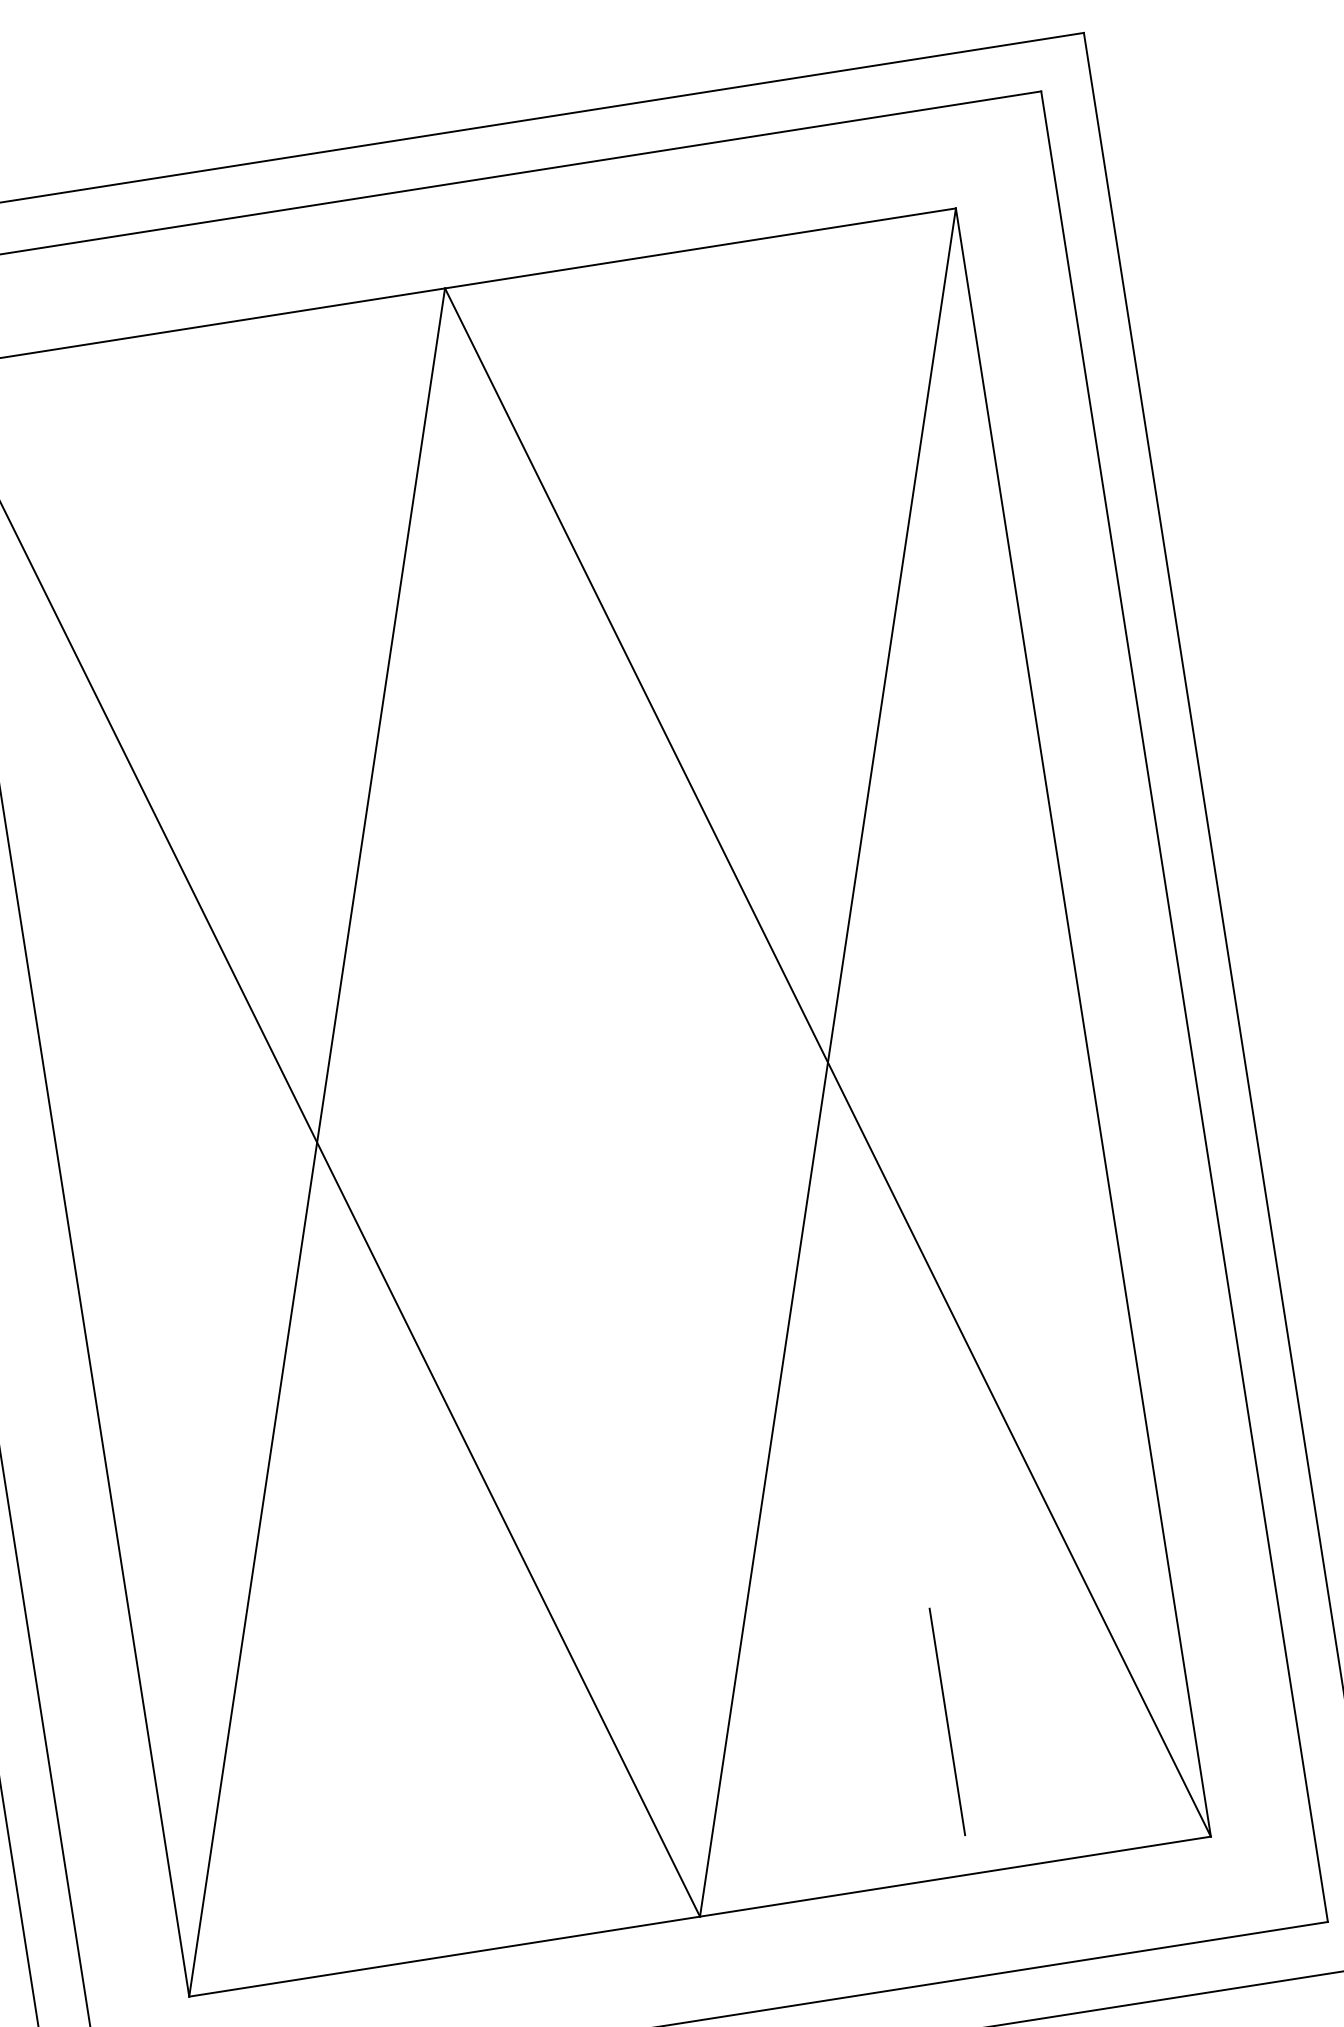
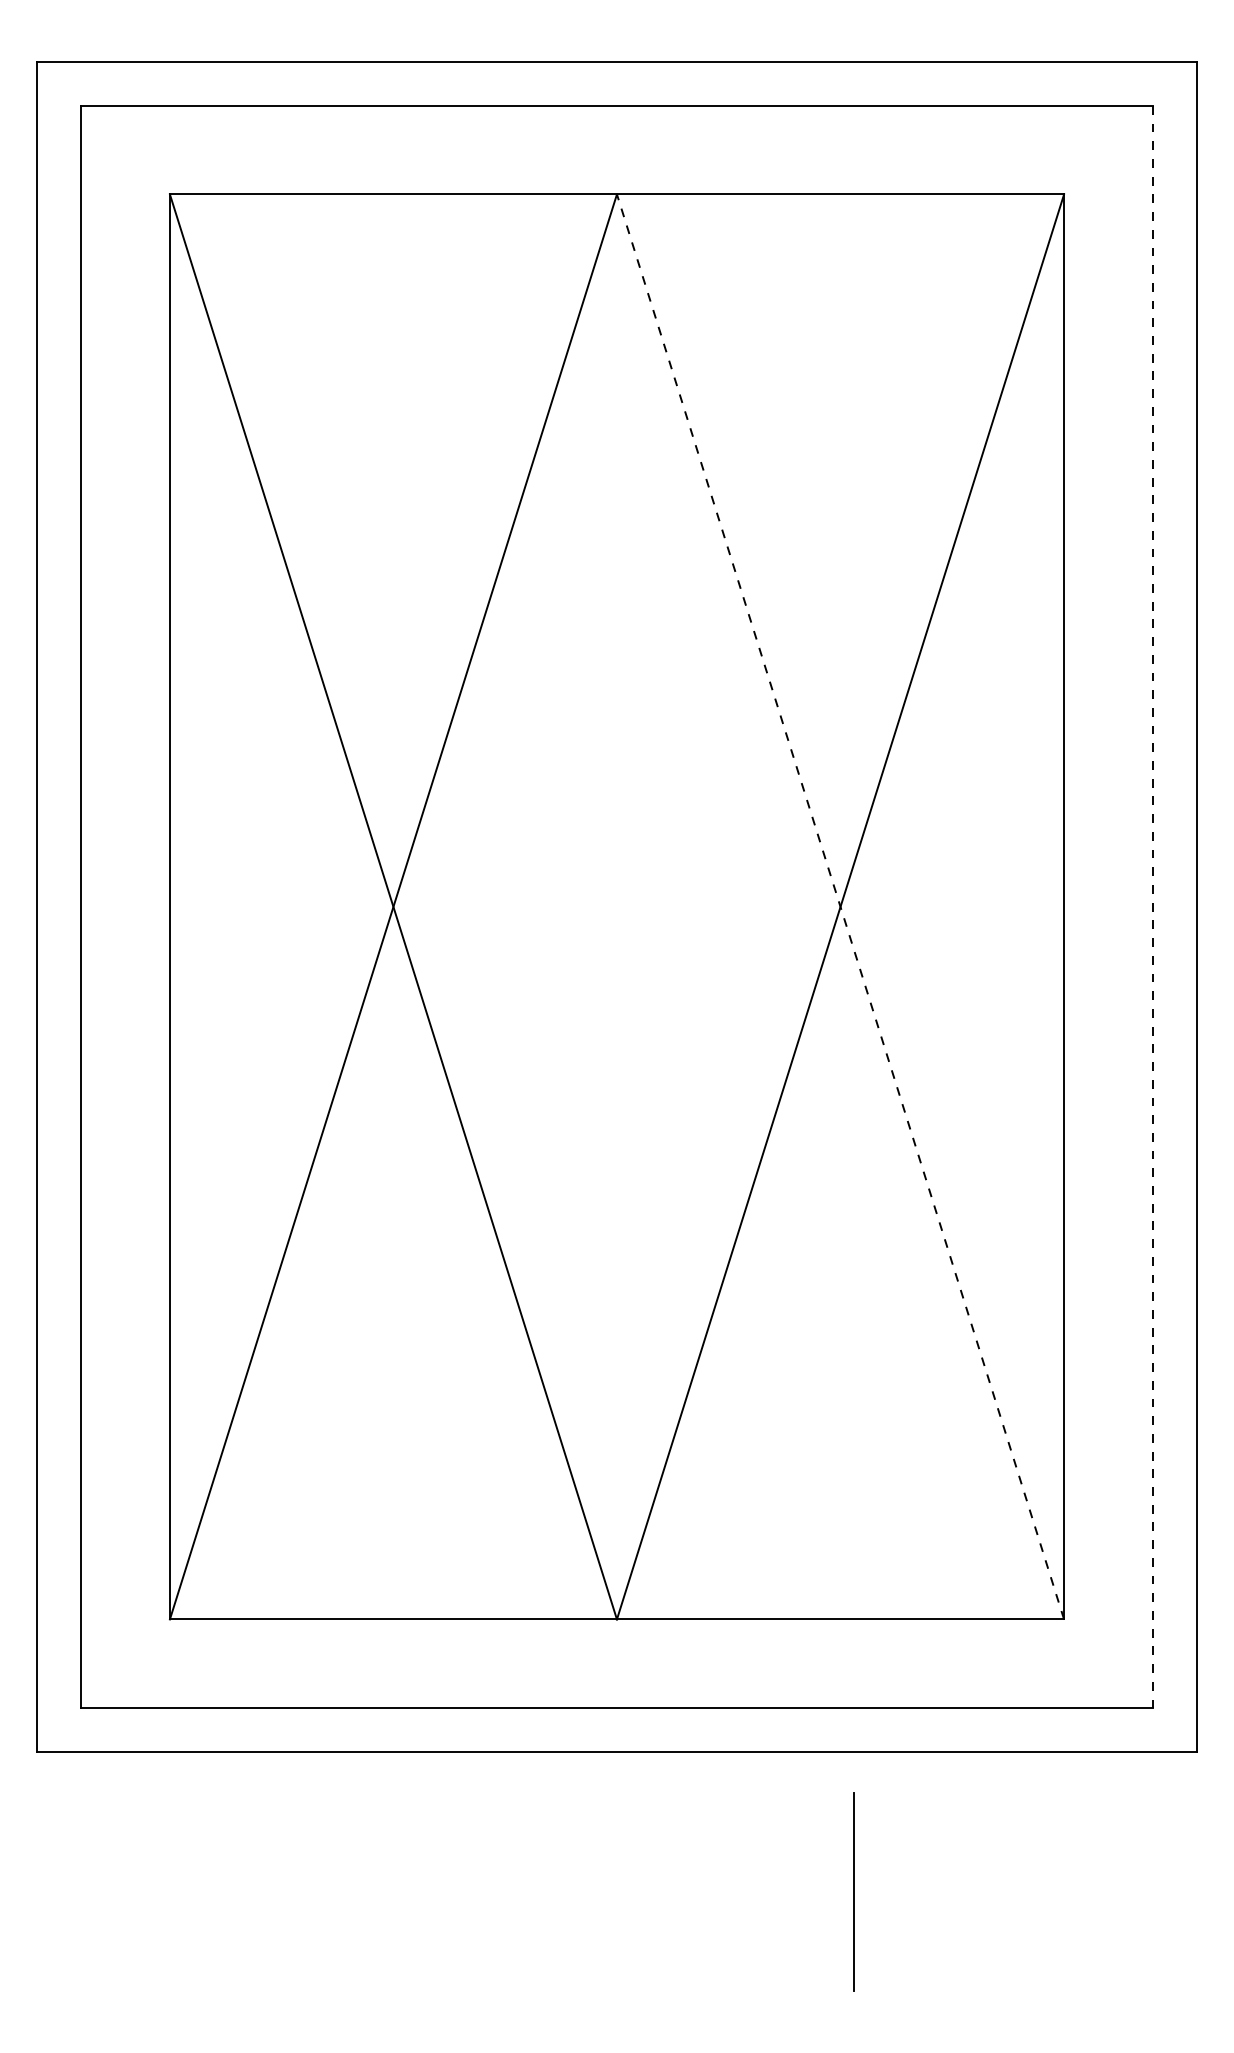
line: (1184, 1007) -> (1152, 907), solid -> dashed
line: (827, 1062) -> (840, 906), solid -> dashed
line: (946, 1721) -> (853, 1485), removed

